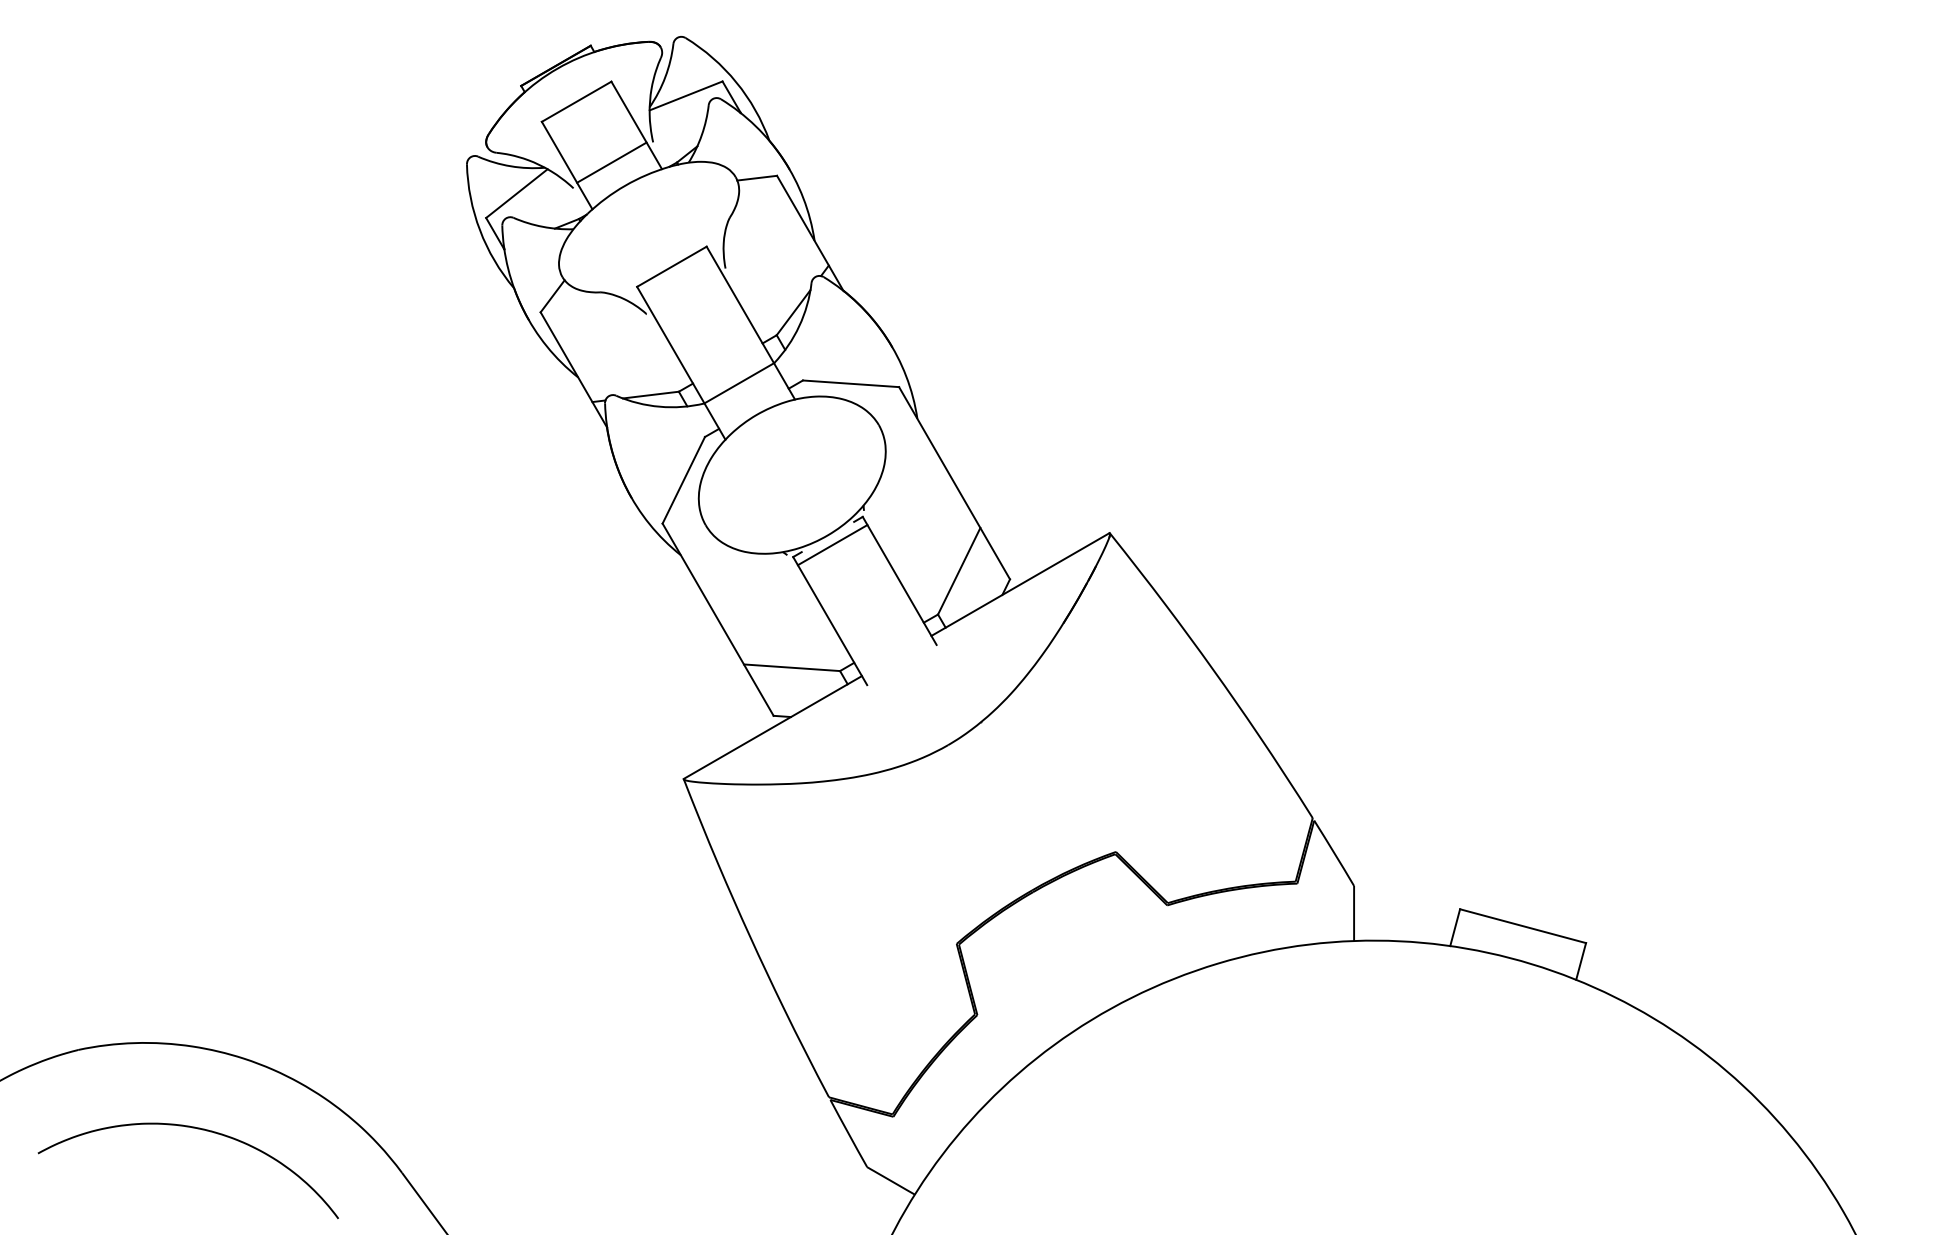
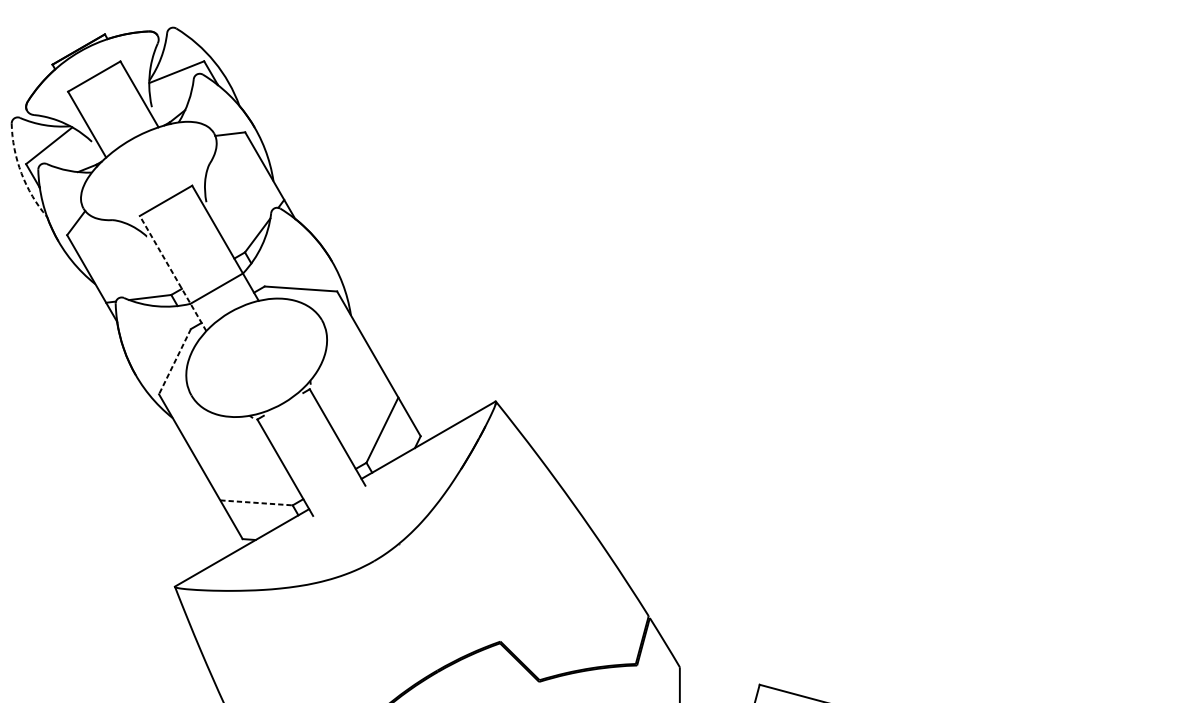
line: (611, 162) -> (120, 122), removed
arc: (480, 230) -> (21, 173), solid -> dashed
line: (681, 362) -> (173, 272), solid -> dashed
line: (683, 480) -> (174, 361), solid -> dashed
line: (832, 545) -> (286, 410), removed
line: (792, 667) -> (256, 502), solid -> dashed

